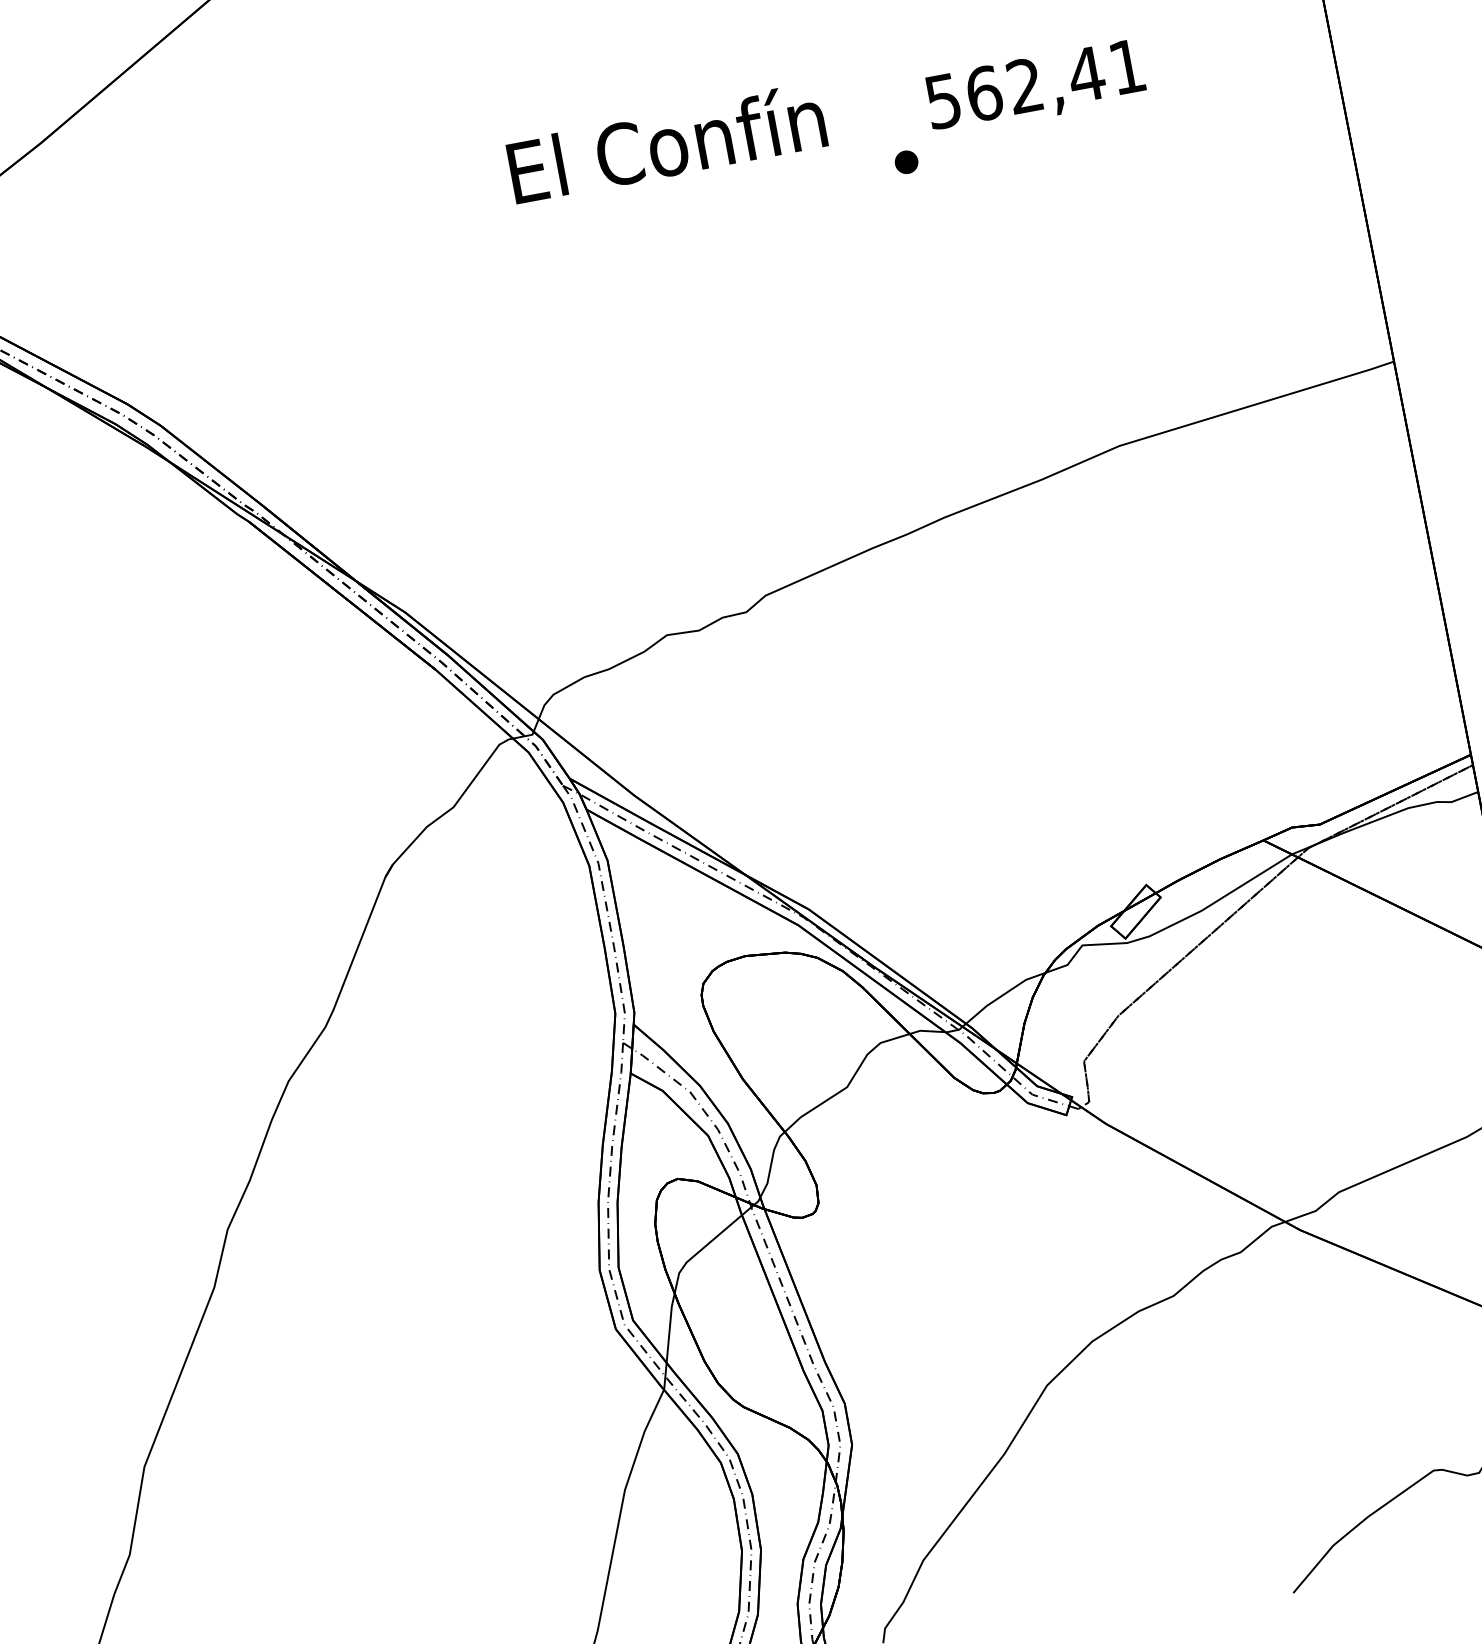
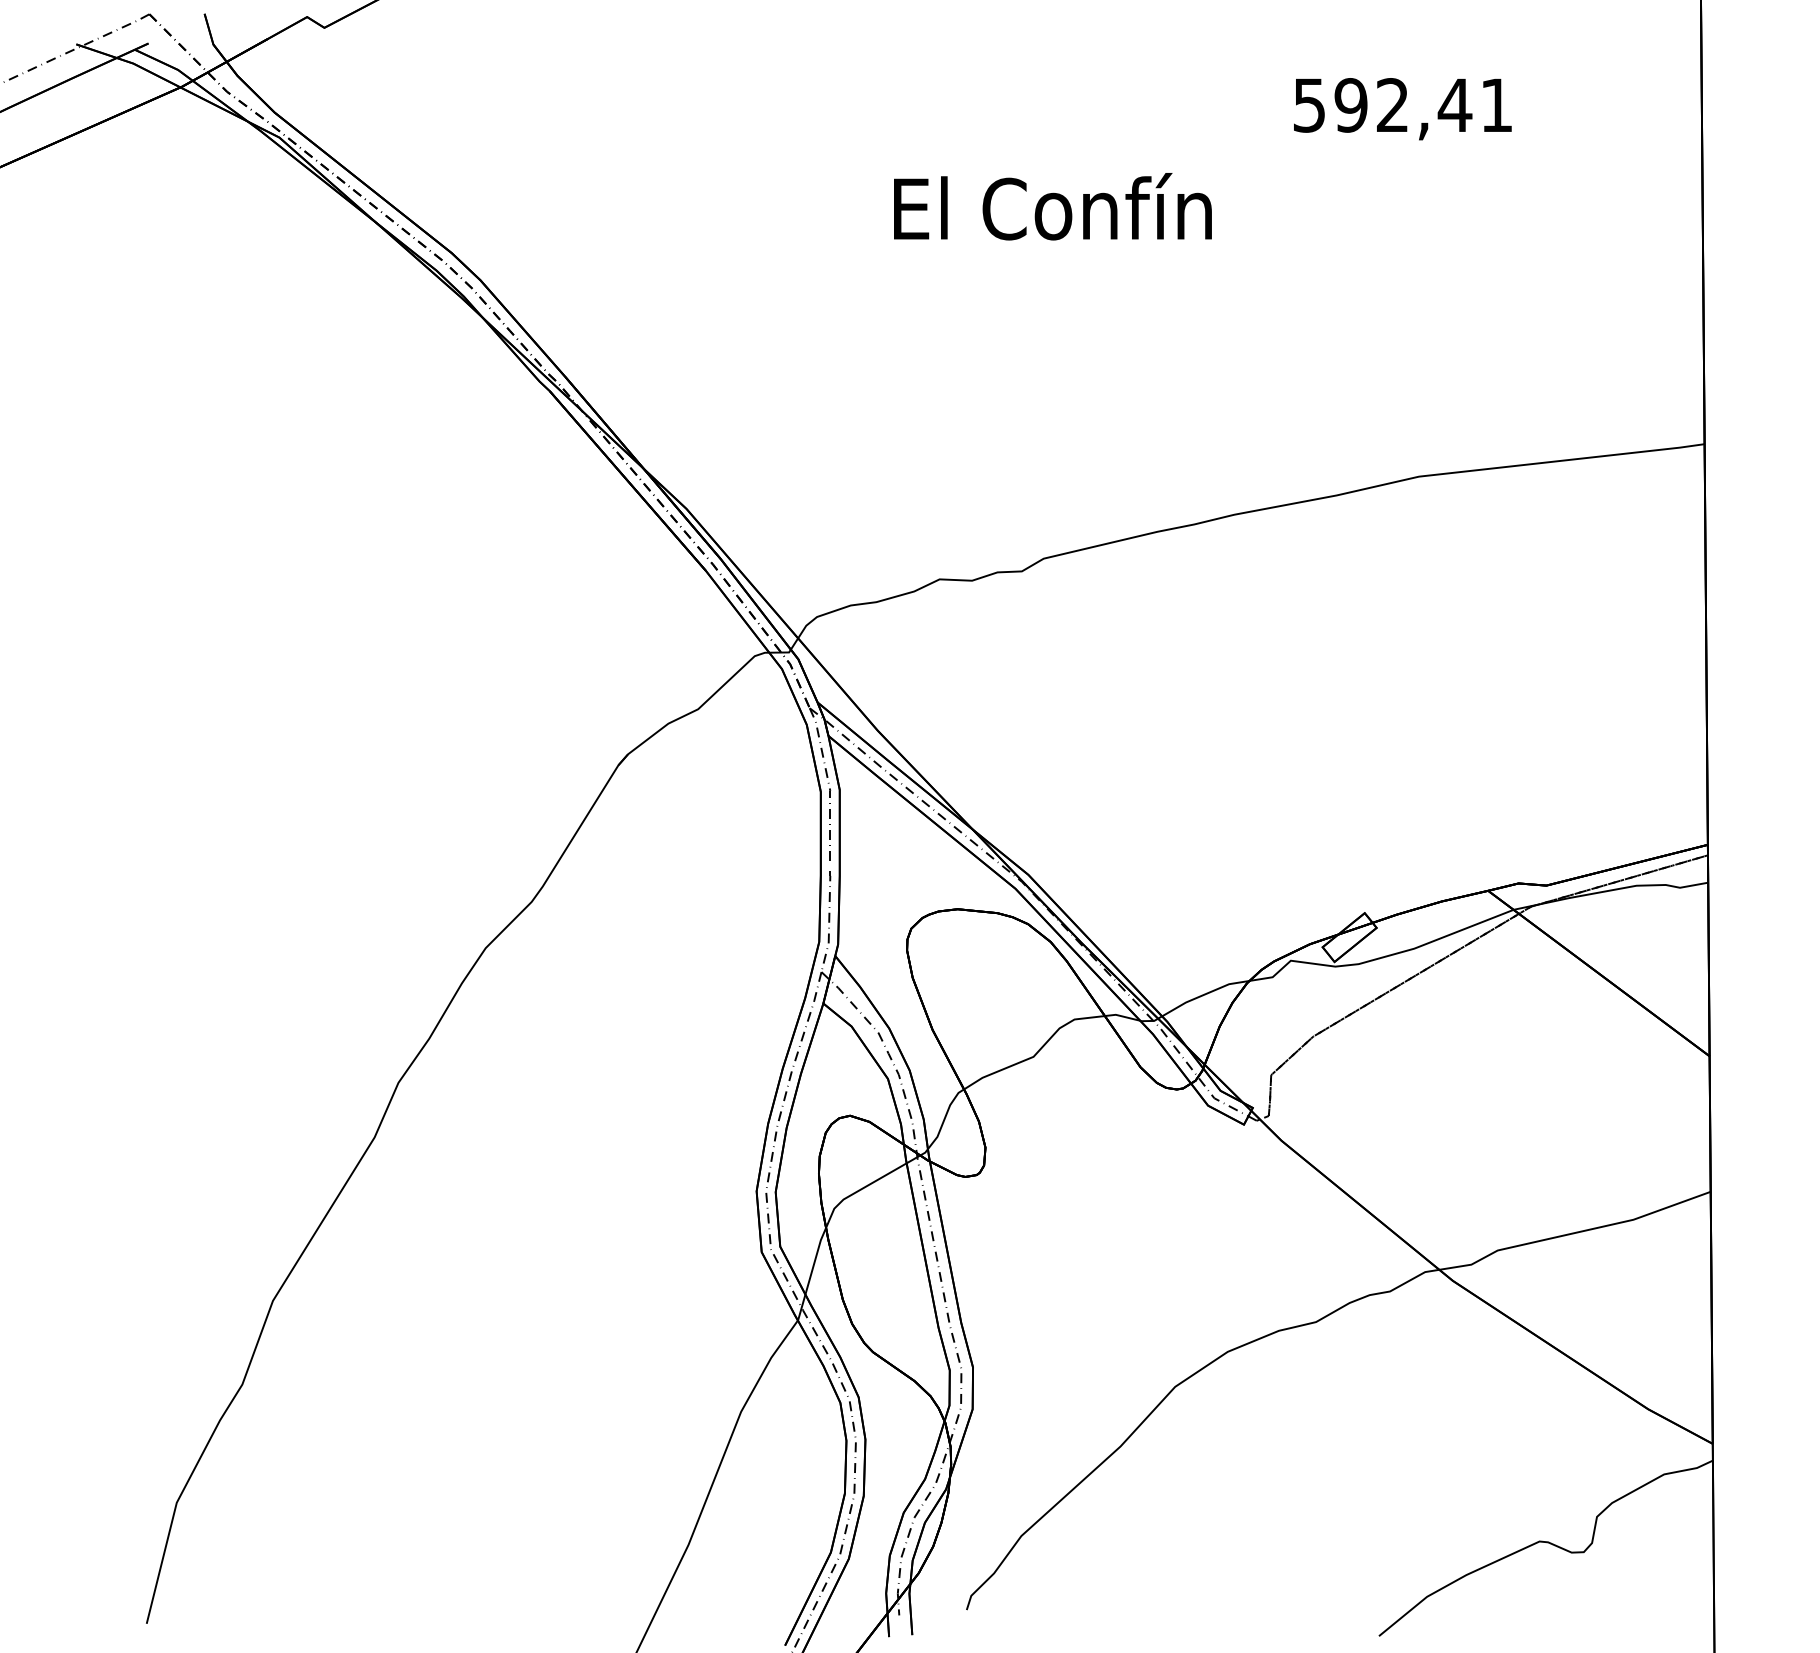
text: (983, 93) -> (1350, 105), 562,41 -> 592,41
text: (666, 143) -> (1052, 206), moved
part: (905, 162) -> (1261, 158), removed

